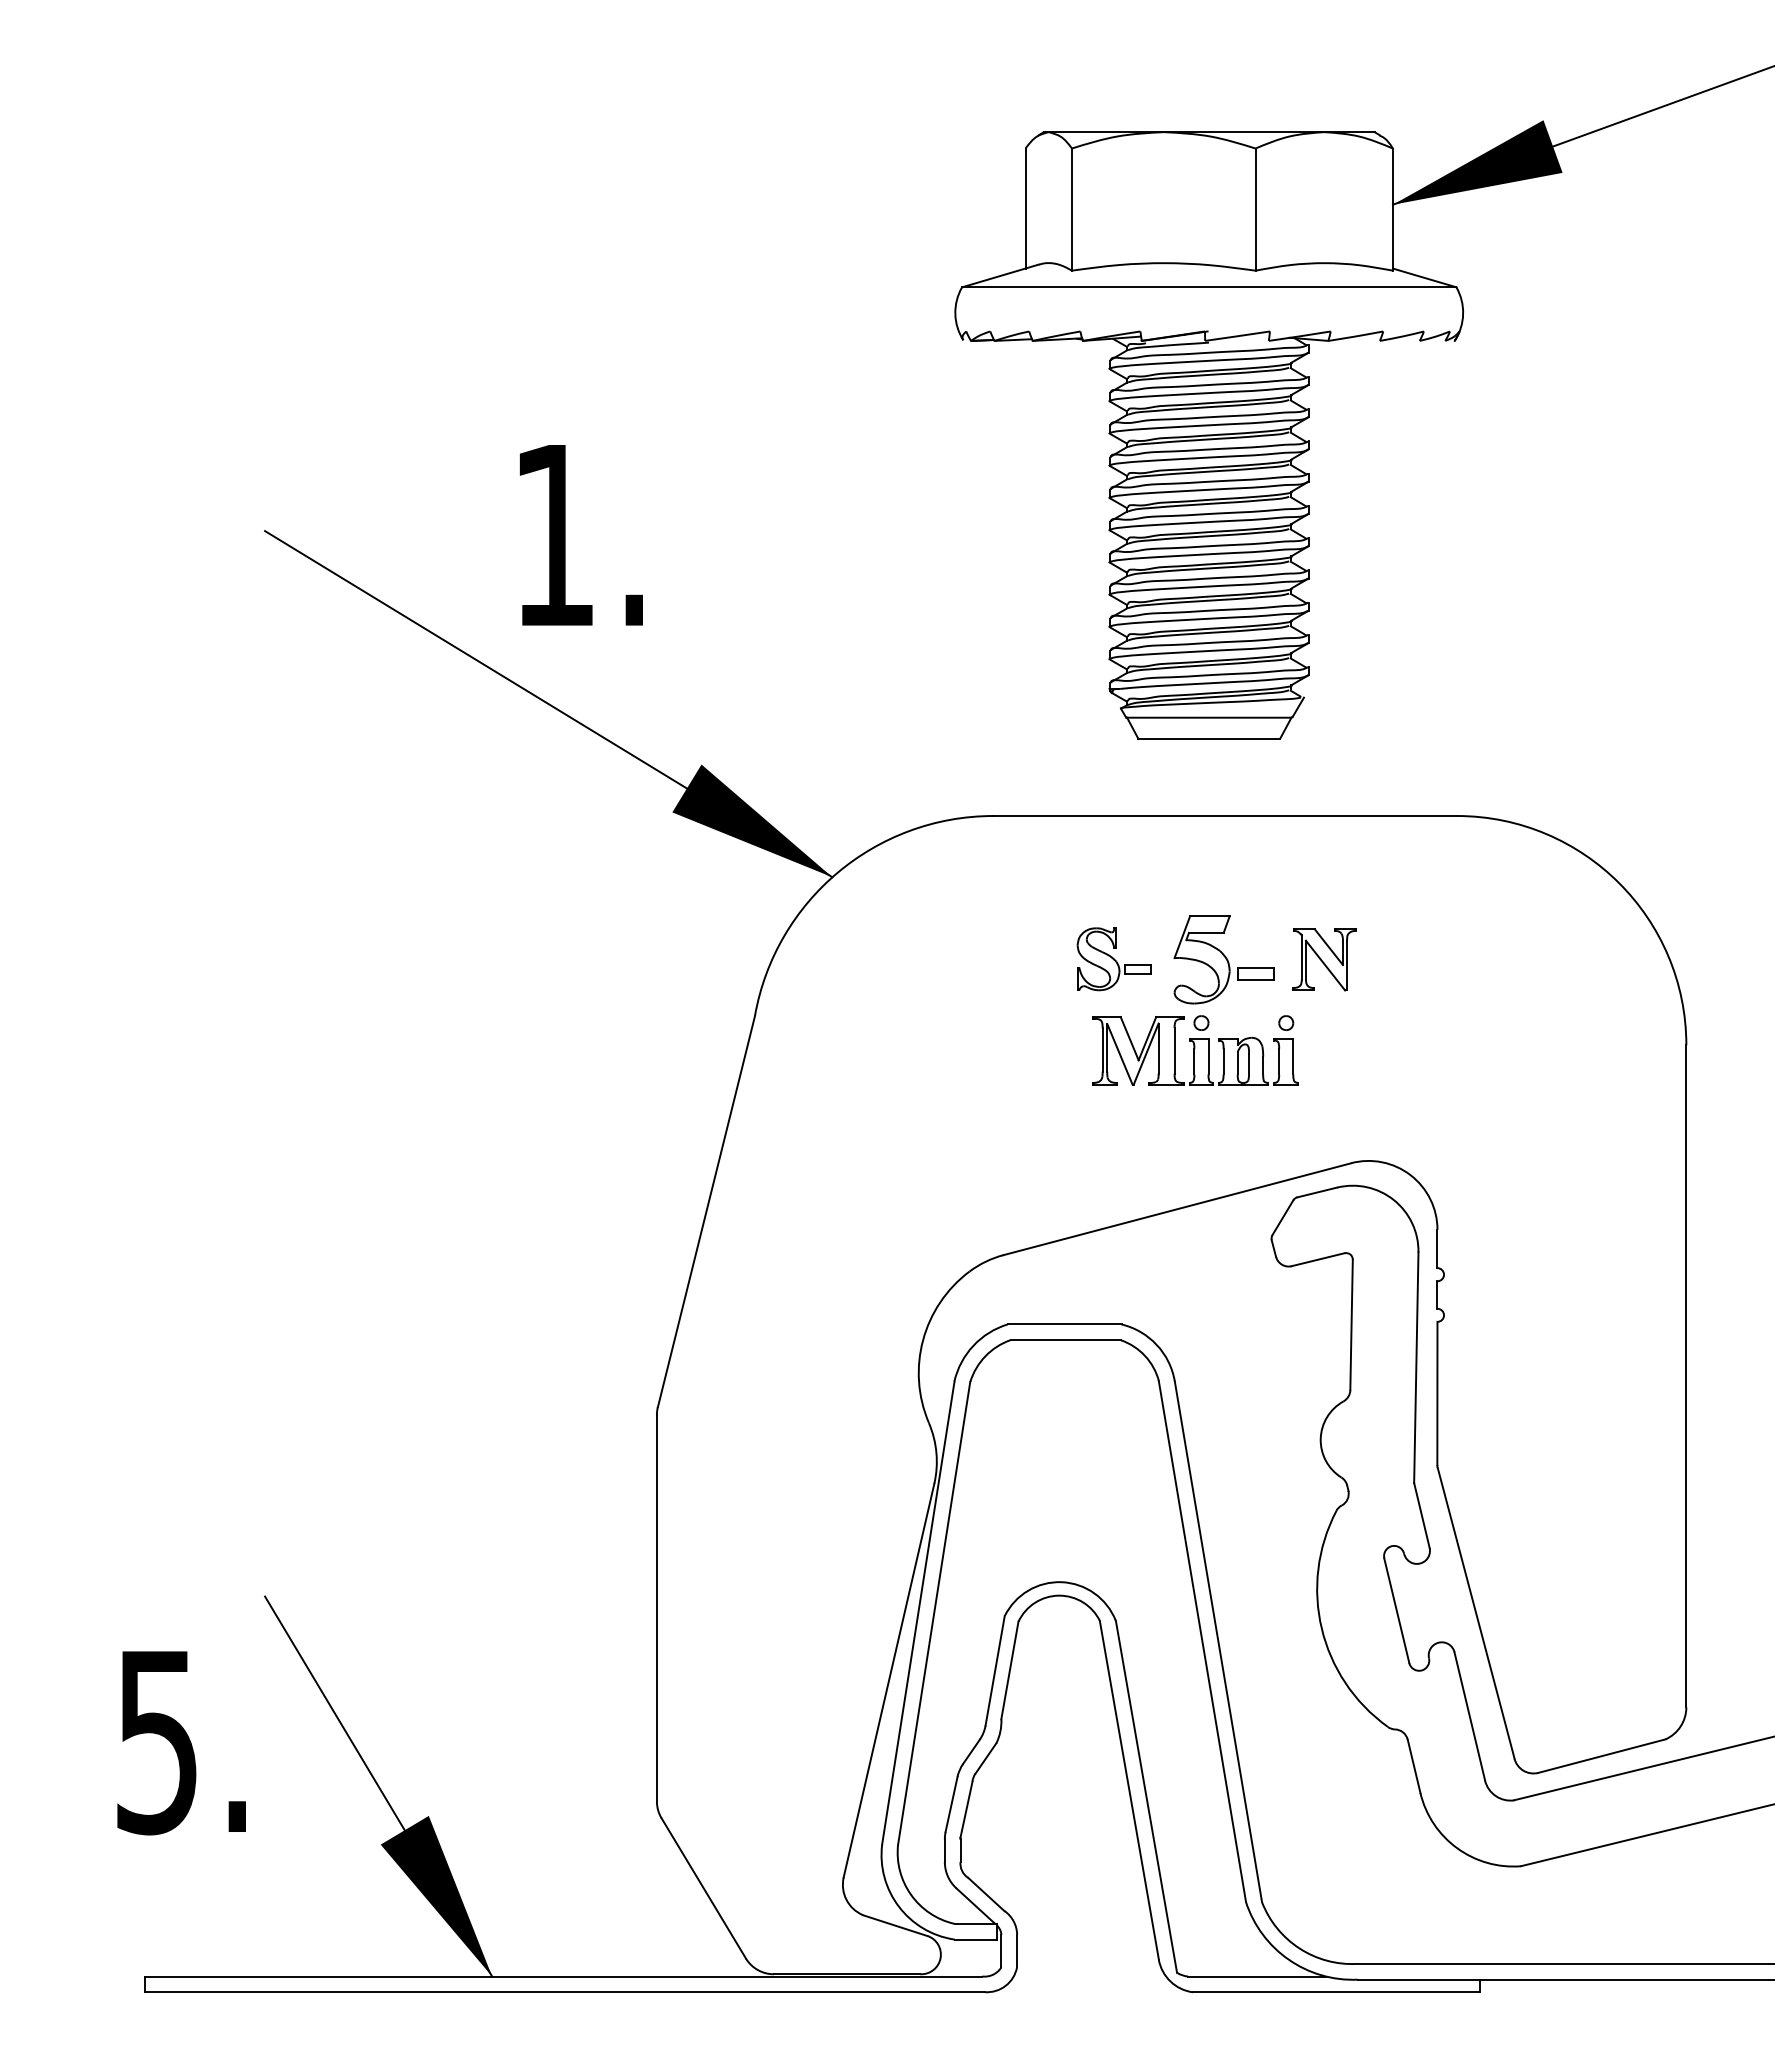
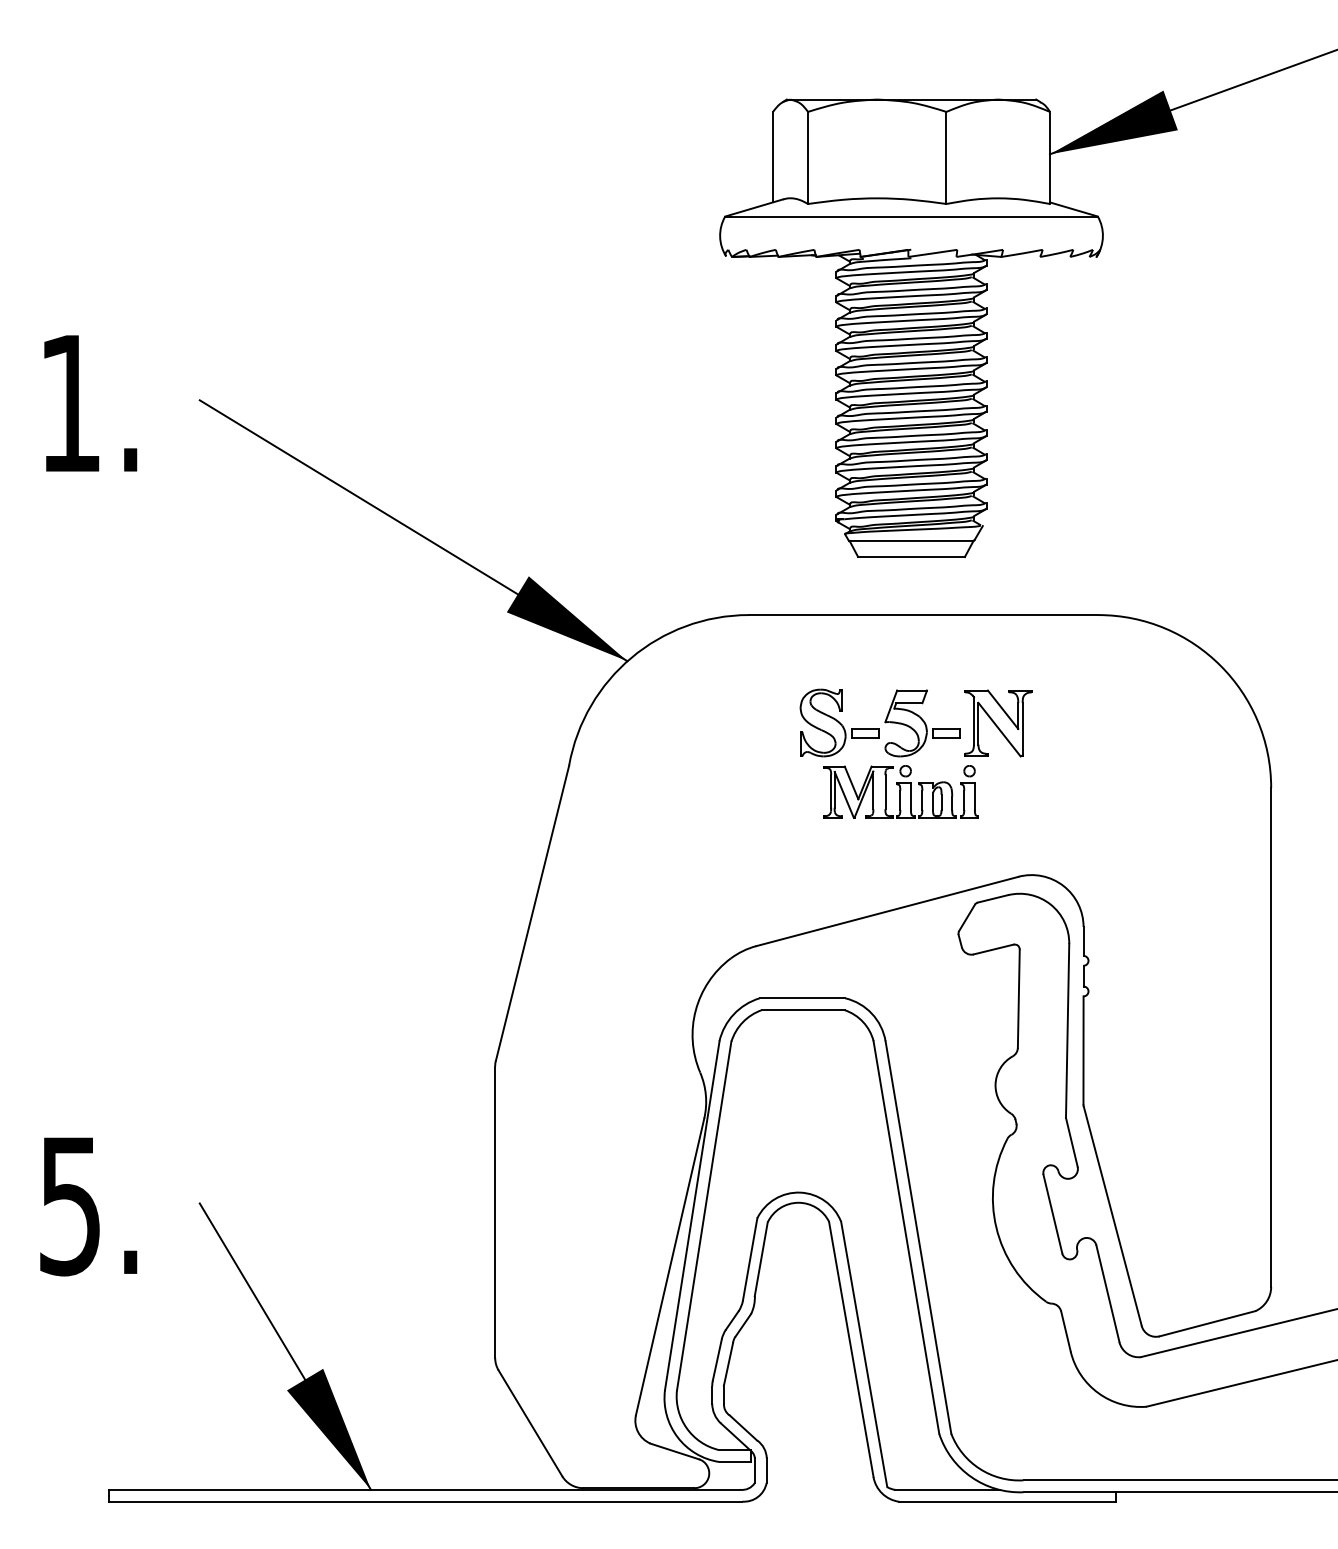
text: (580, 535) -> (90, 403), moved
part: (1113, 959) -> (839, 723), size x1.43
part: (1324, 959) -> (998, 723), size x1.43
text: (181, 1743) -> (88, 1207), moved

